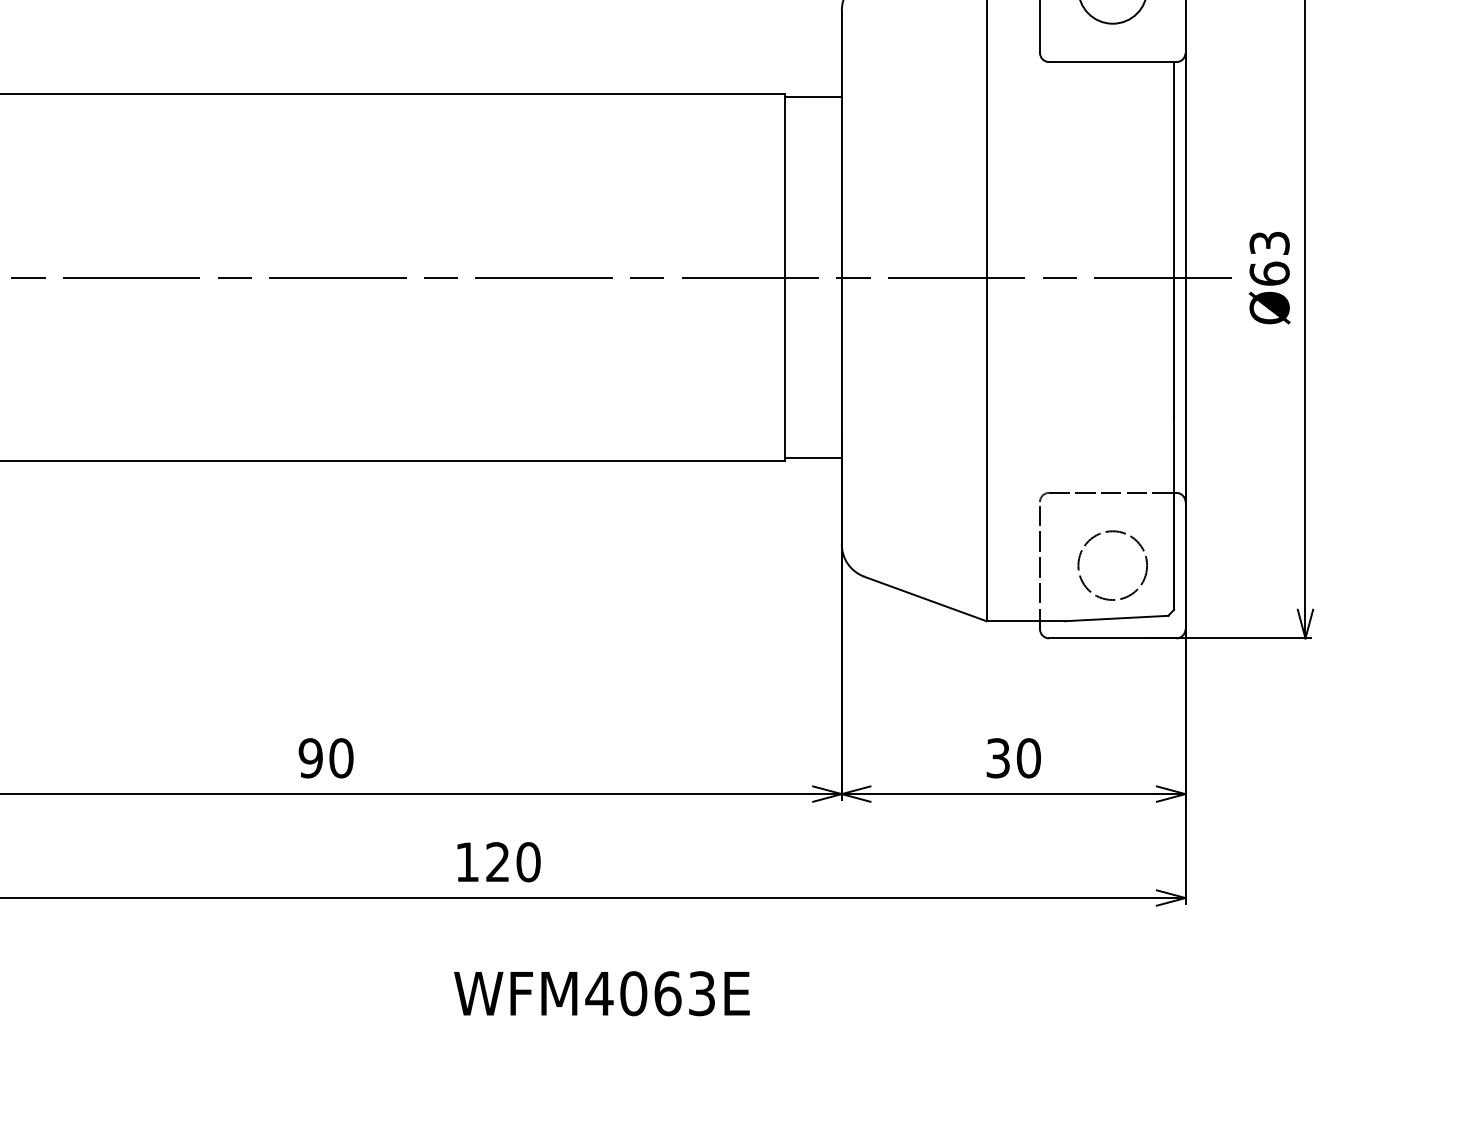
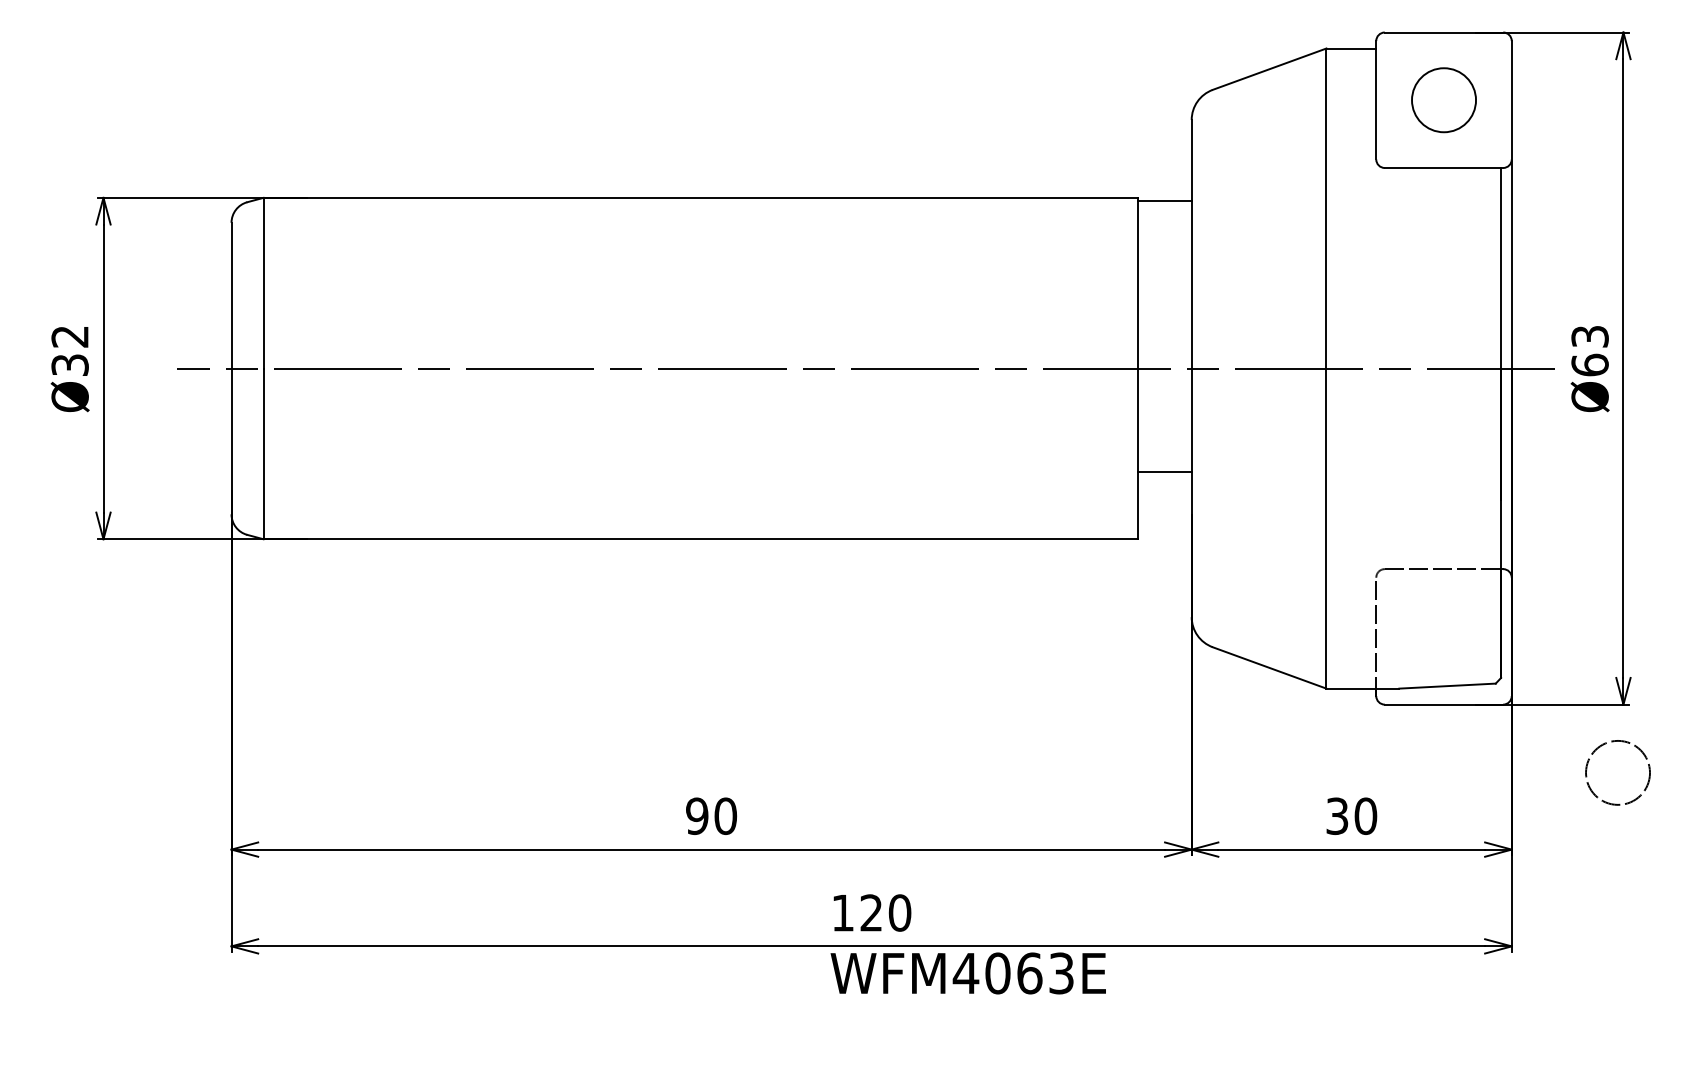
line: (812, 457) -> (1164, 471), moved
circle: (1112, 565) -> (1617, 772), moved
text: (601, 993) -> (967, 973), moved

